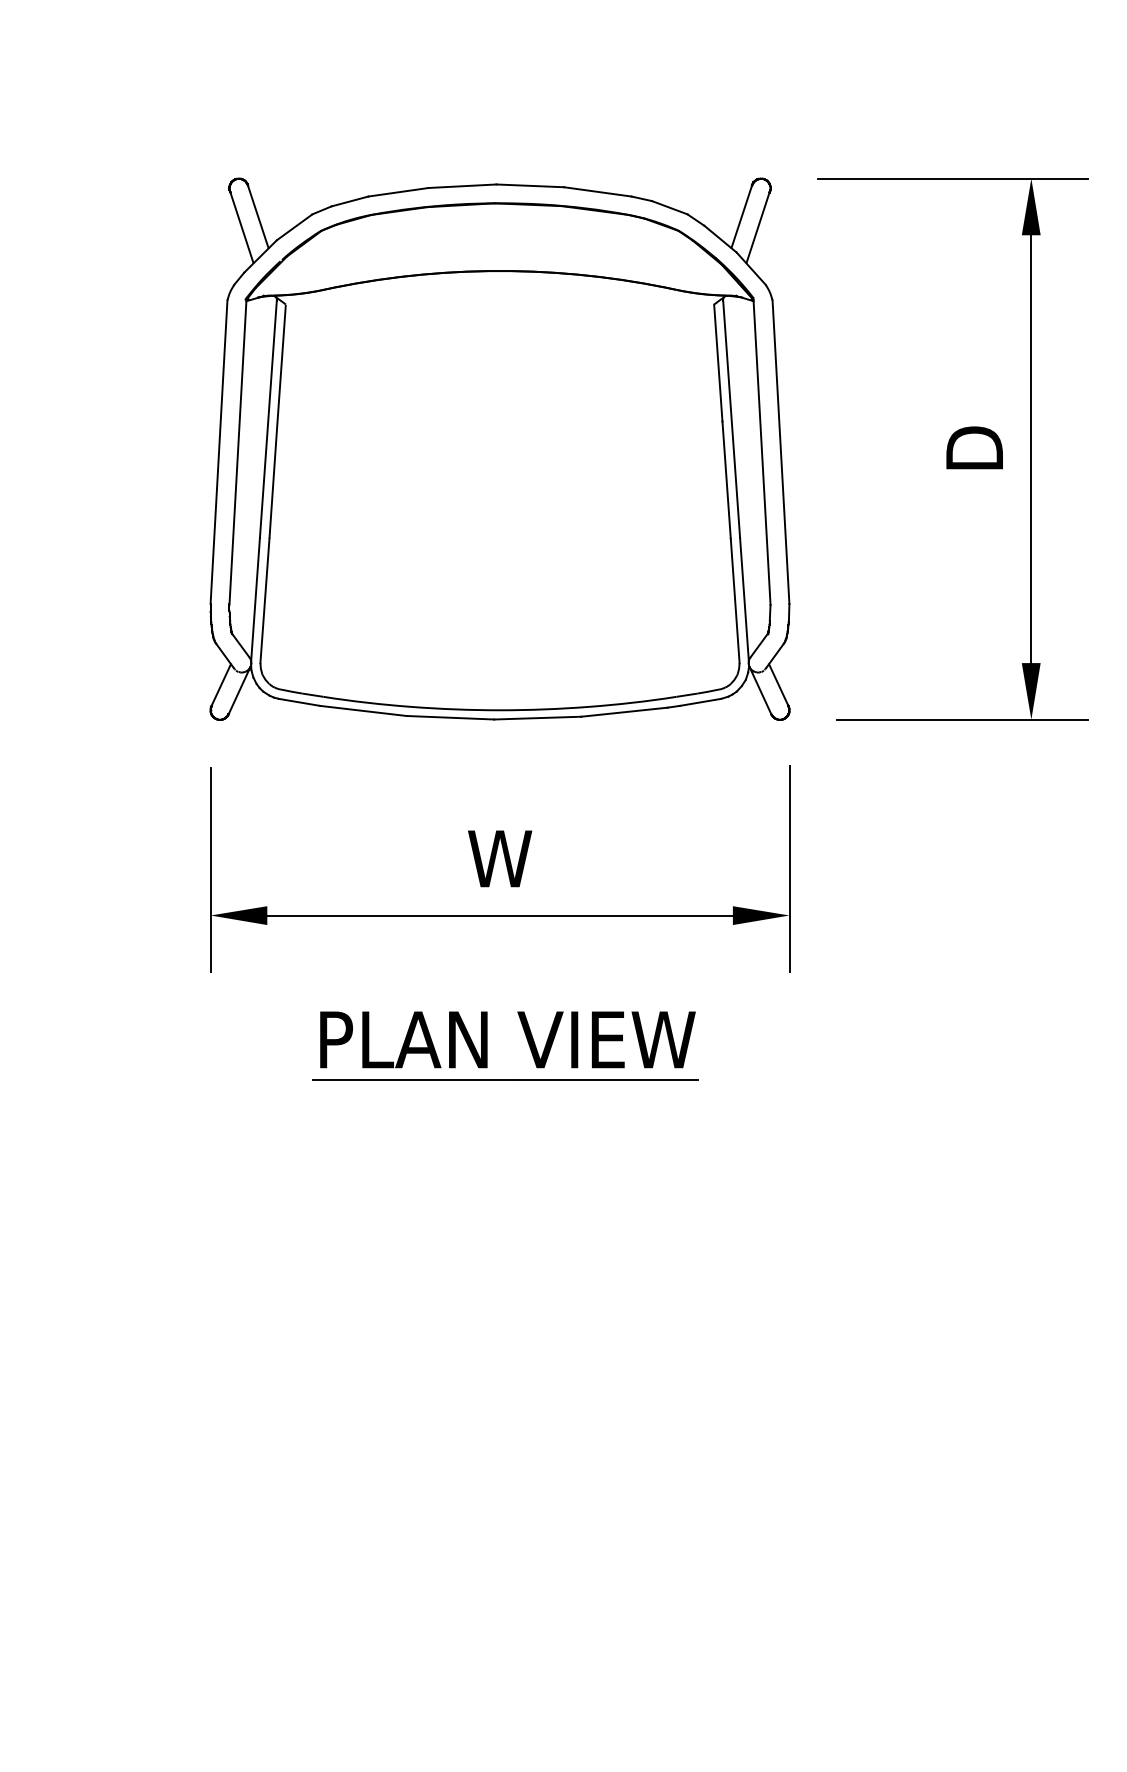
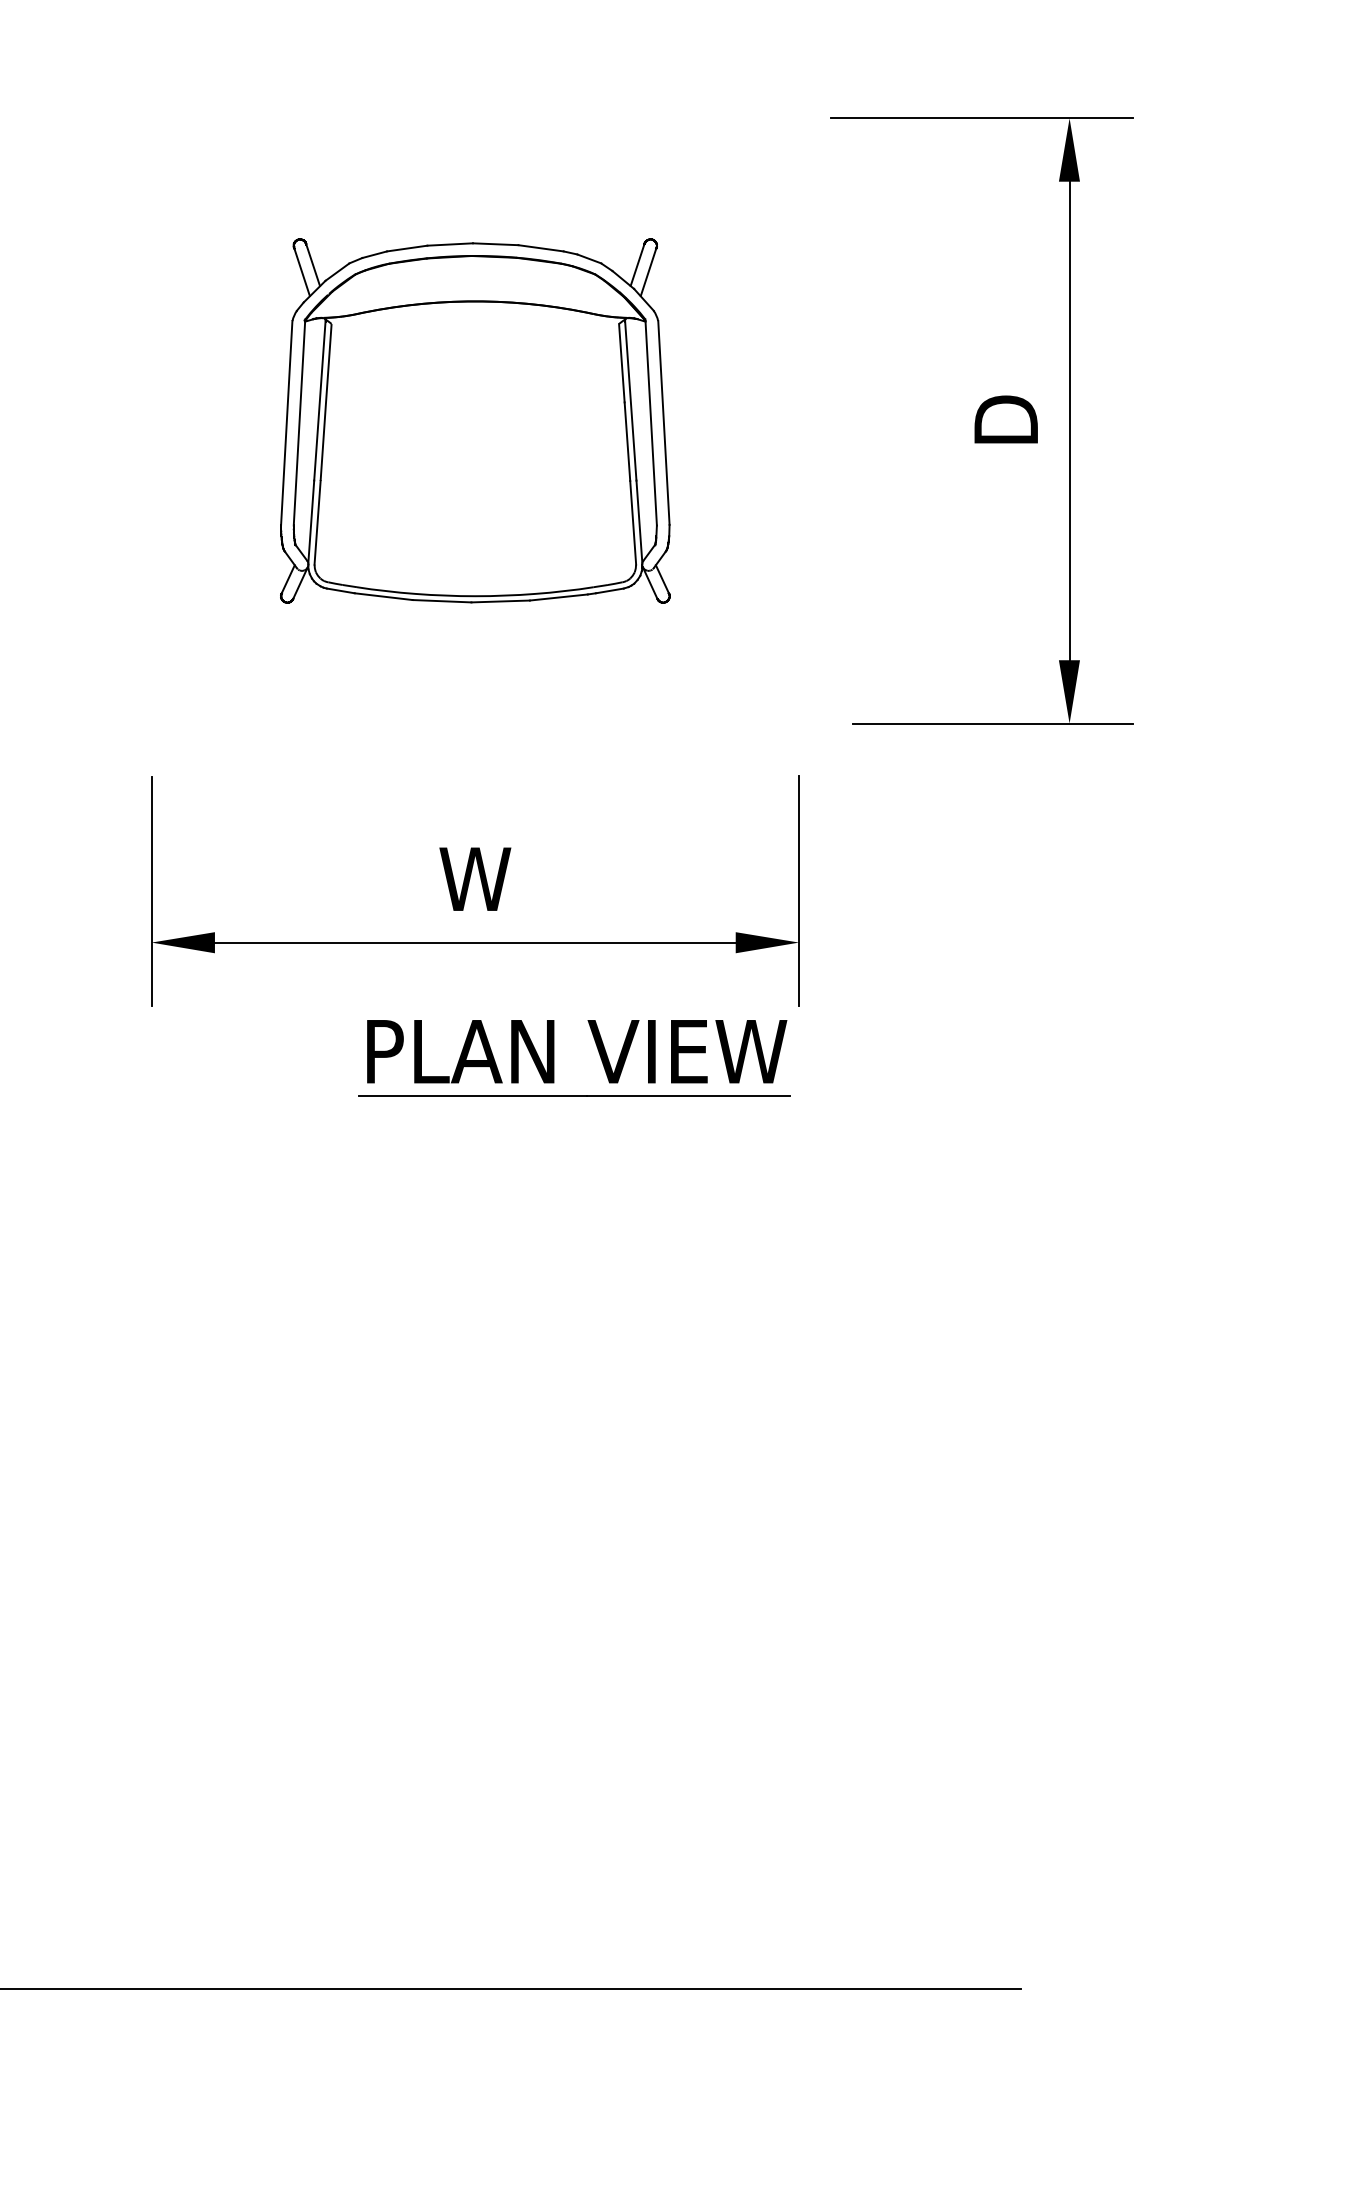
part: (500, 448) -> (475, 420), size x0.6
part: (487, 1045) -> (554, 1058), moved

